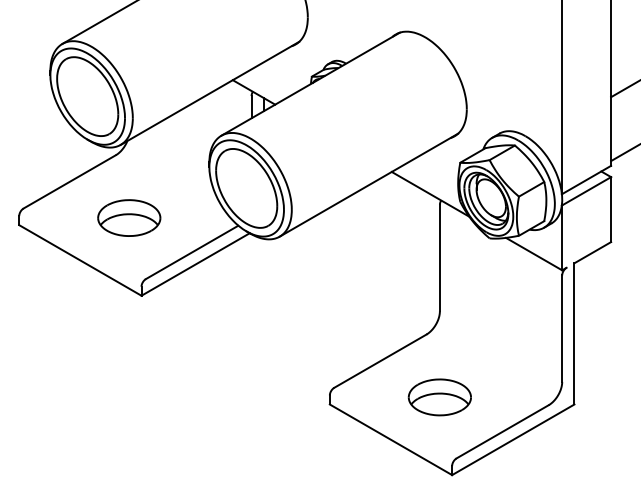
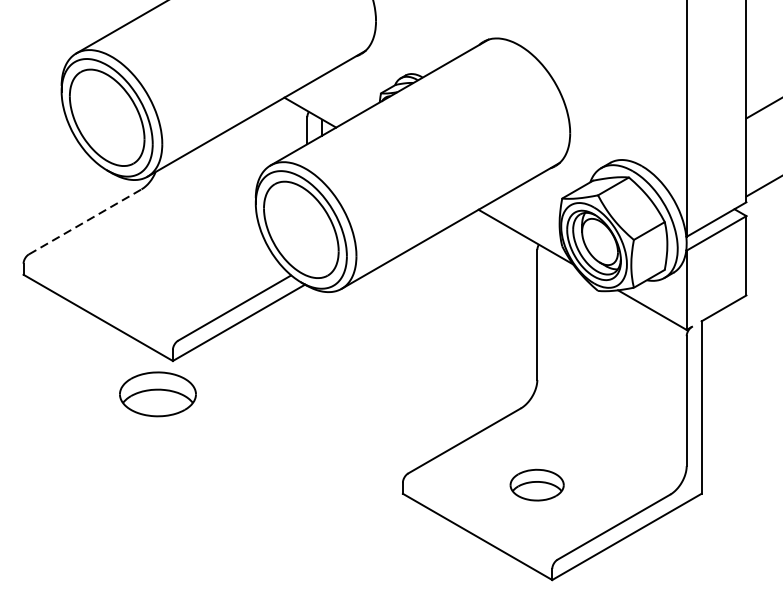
line: (70, 181) -> (86, 221), solid -> dashed
part: (129, 217) -> (158, 393), moved
part: (439, 397) -> (536, 485), size x0.7

